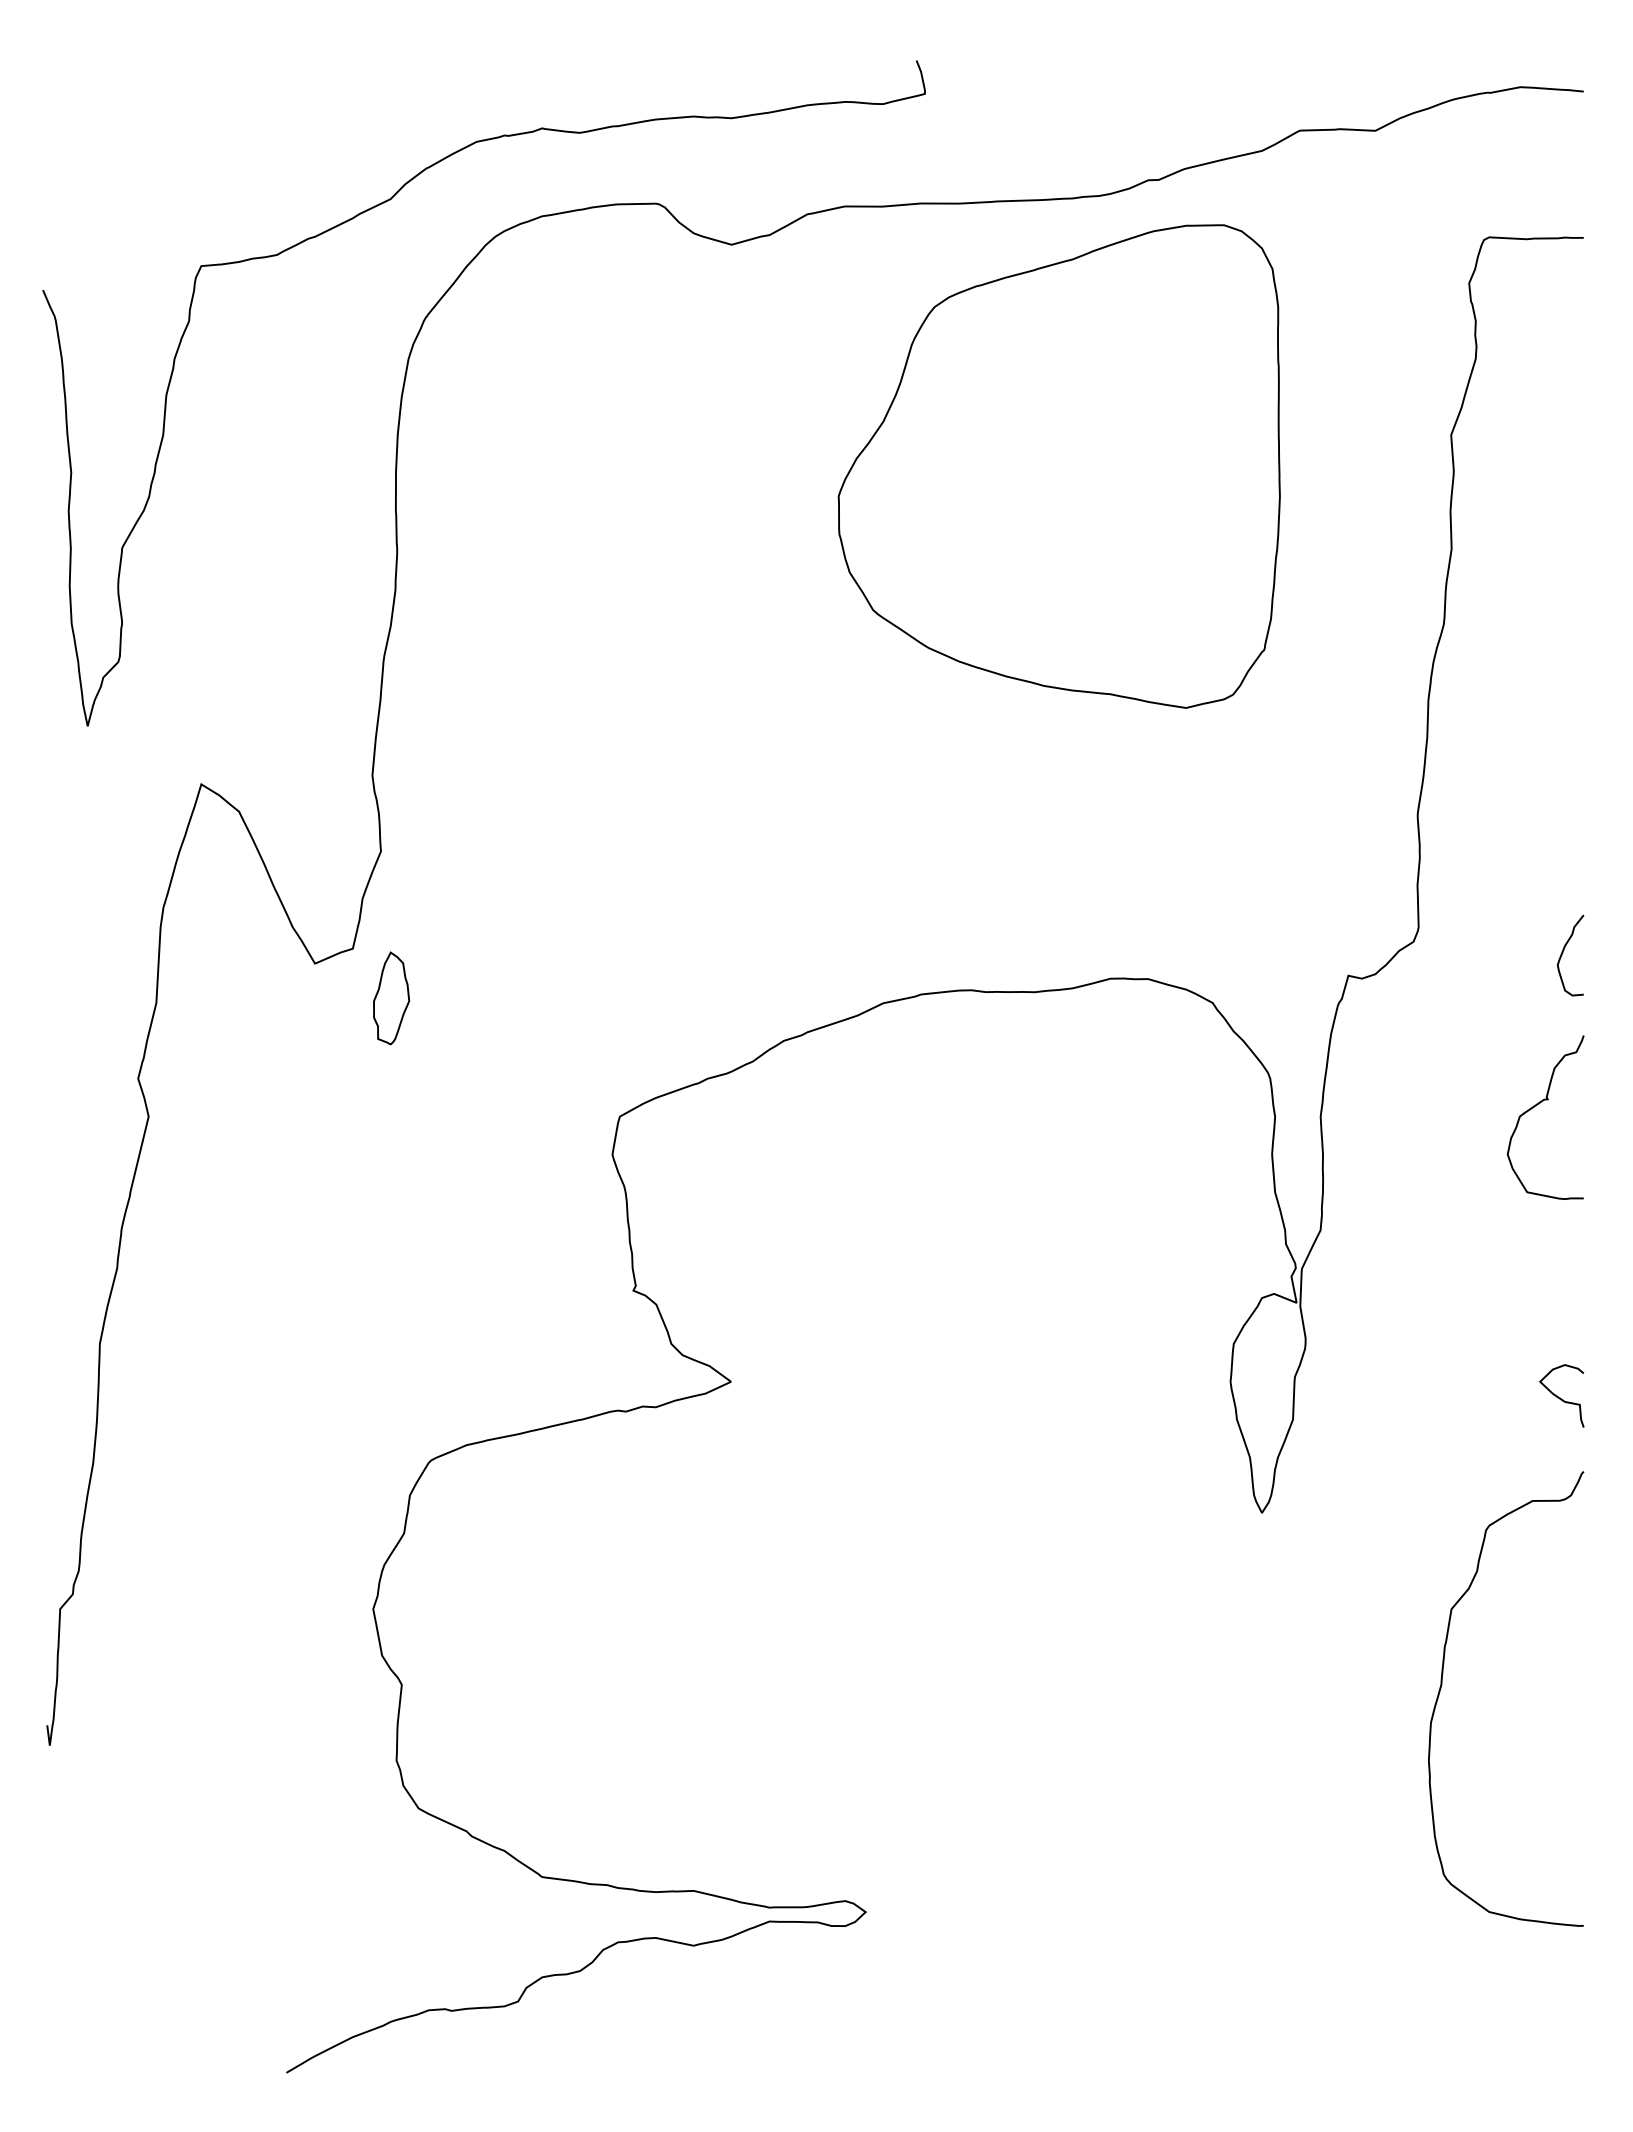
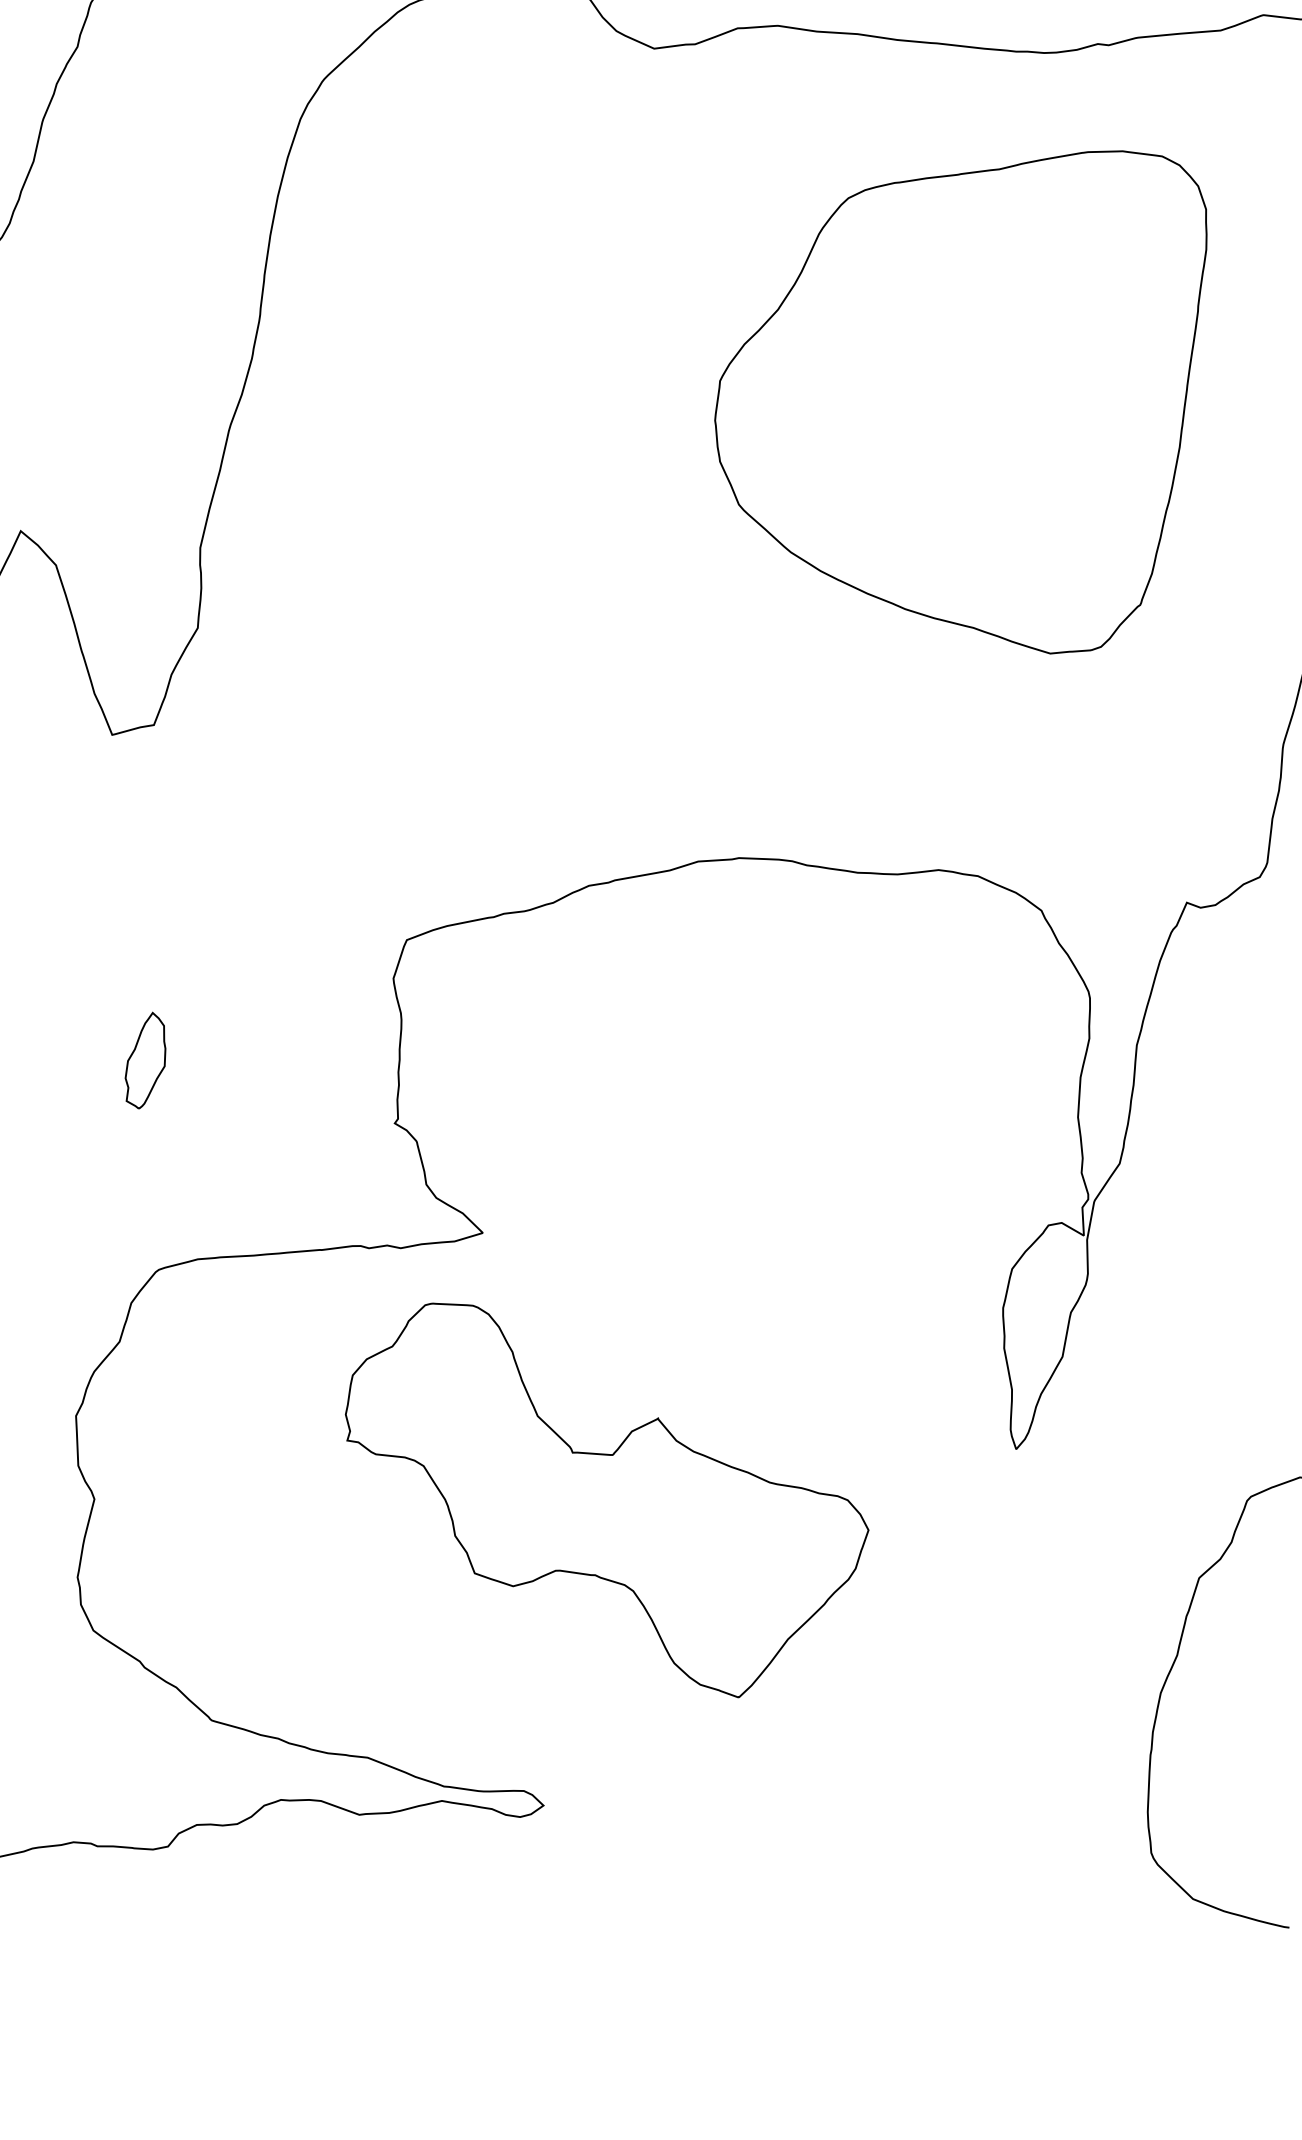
part: (1058, 466) -> (953, 382), moved
part: (391, 998) -> (146, 1060), moved
part: (879, 1617) -> (602, 1500), added

